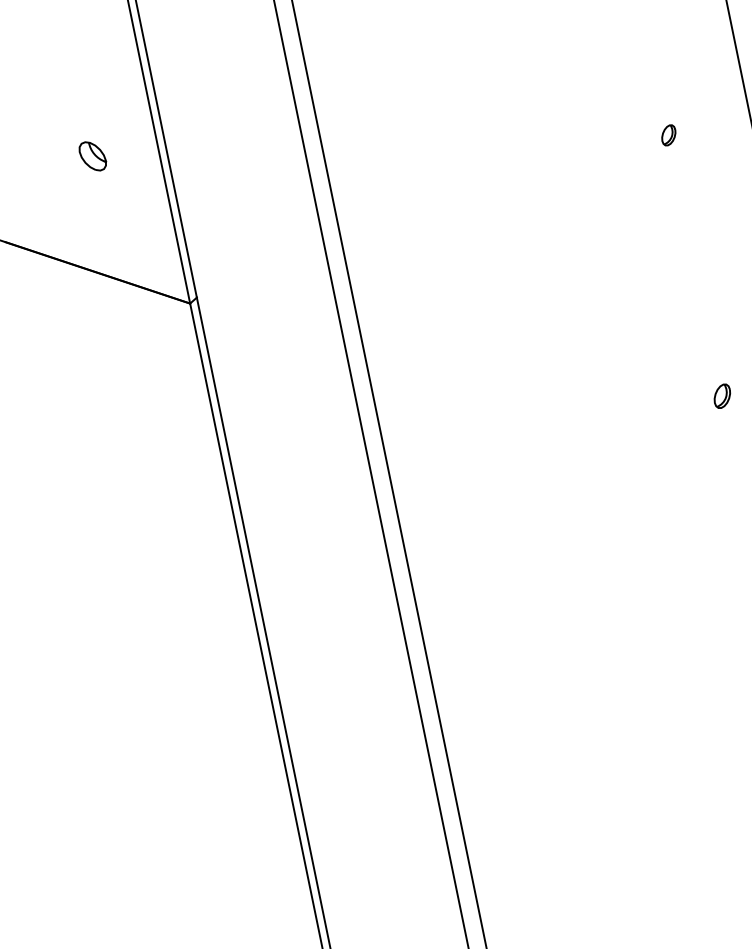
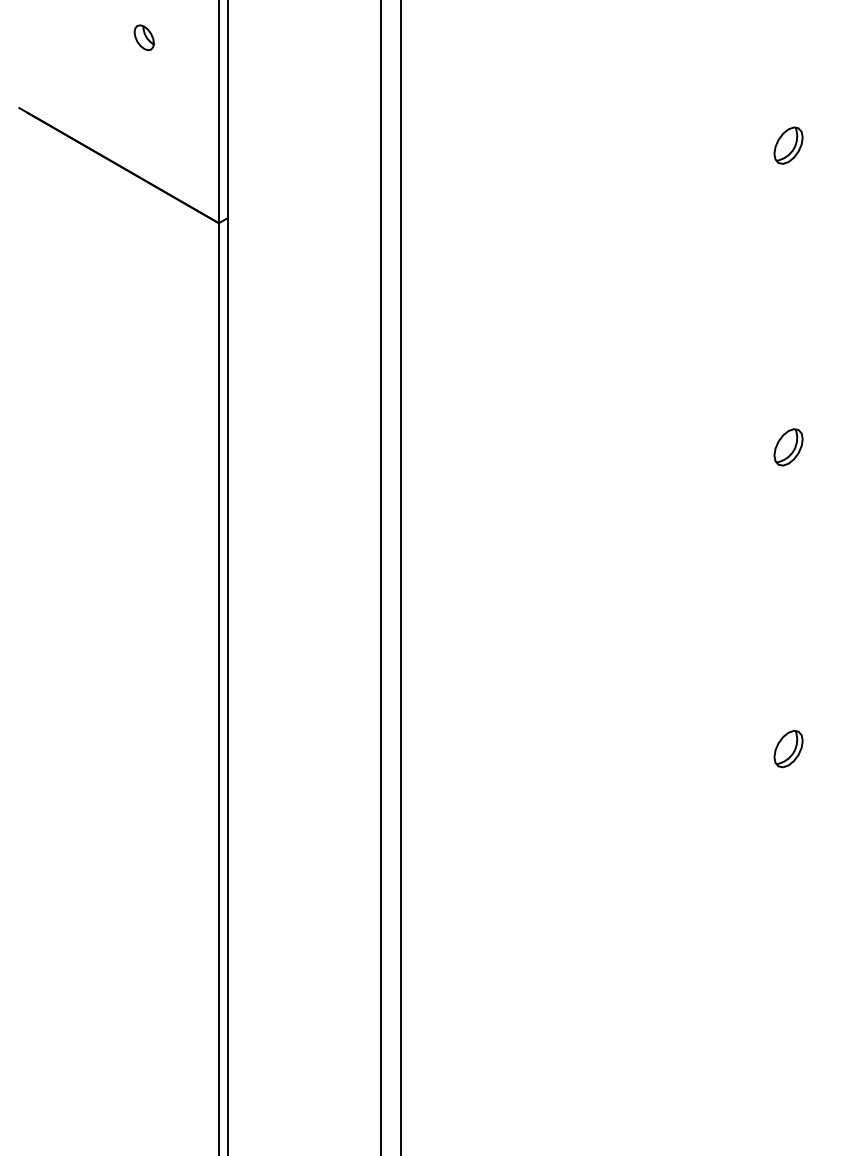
part: (668, 135) -> (788, 145), size x1.67
part: (92, 156) -> (143, 37), size x0.71
part: (722, 396) -> (788, 447), size x1.43

